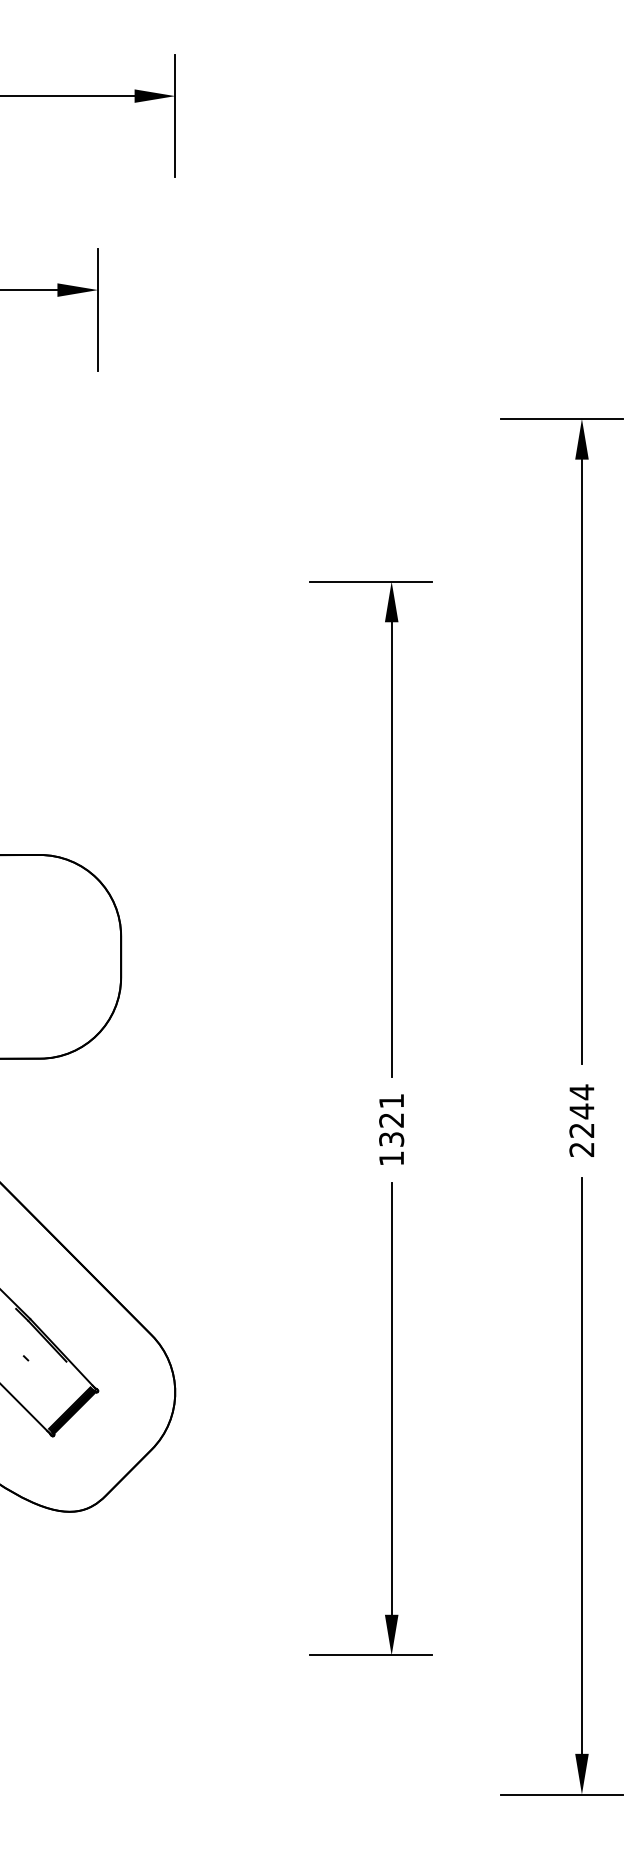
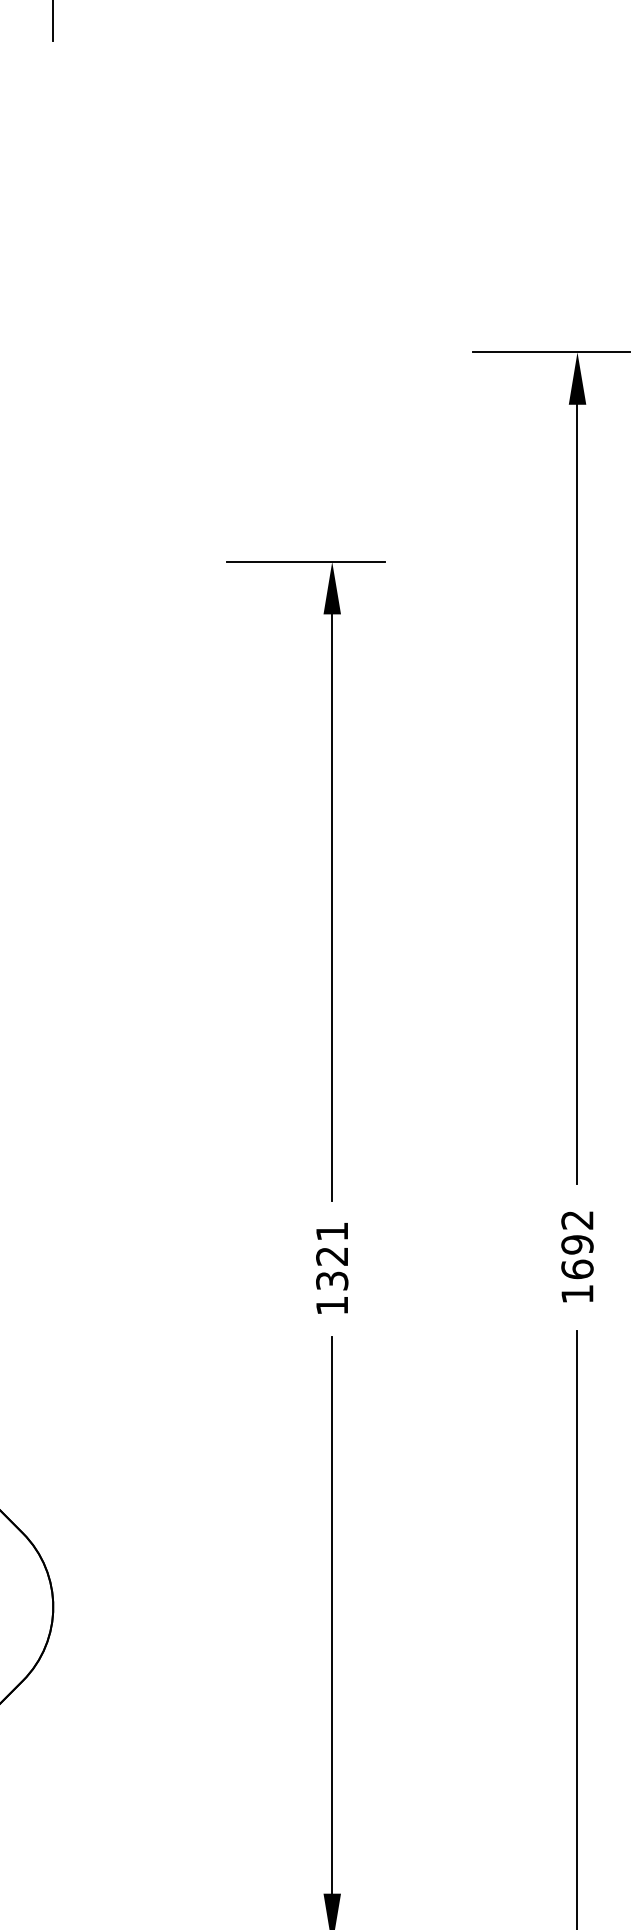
text: (581, 1120) -> (576, 1256), 2244 -> 1692

